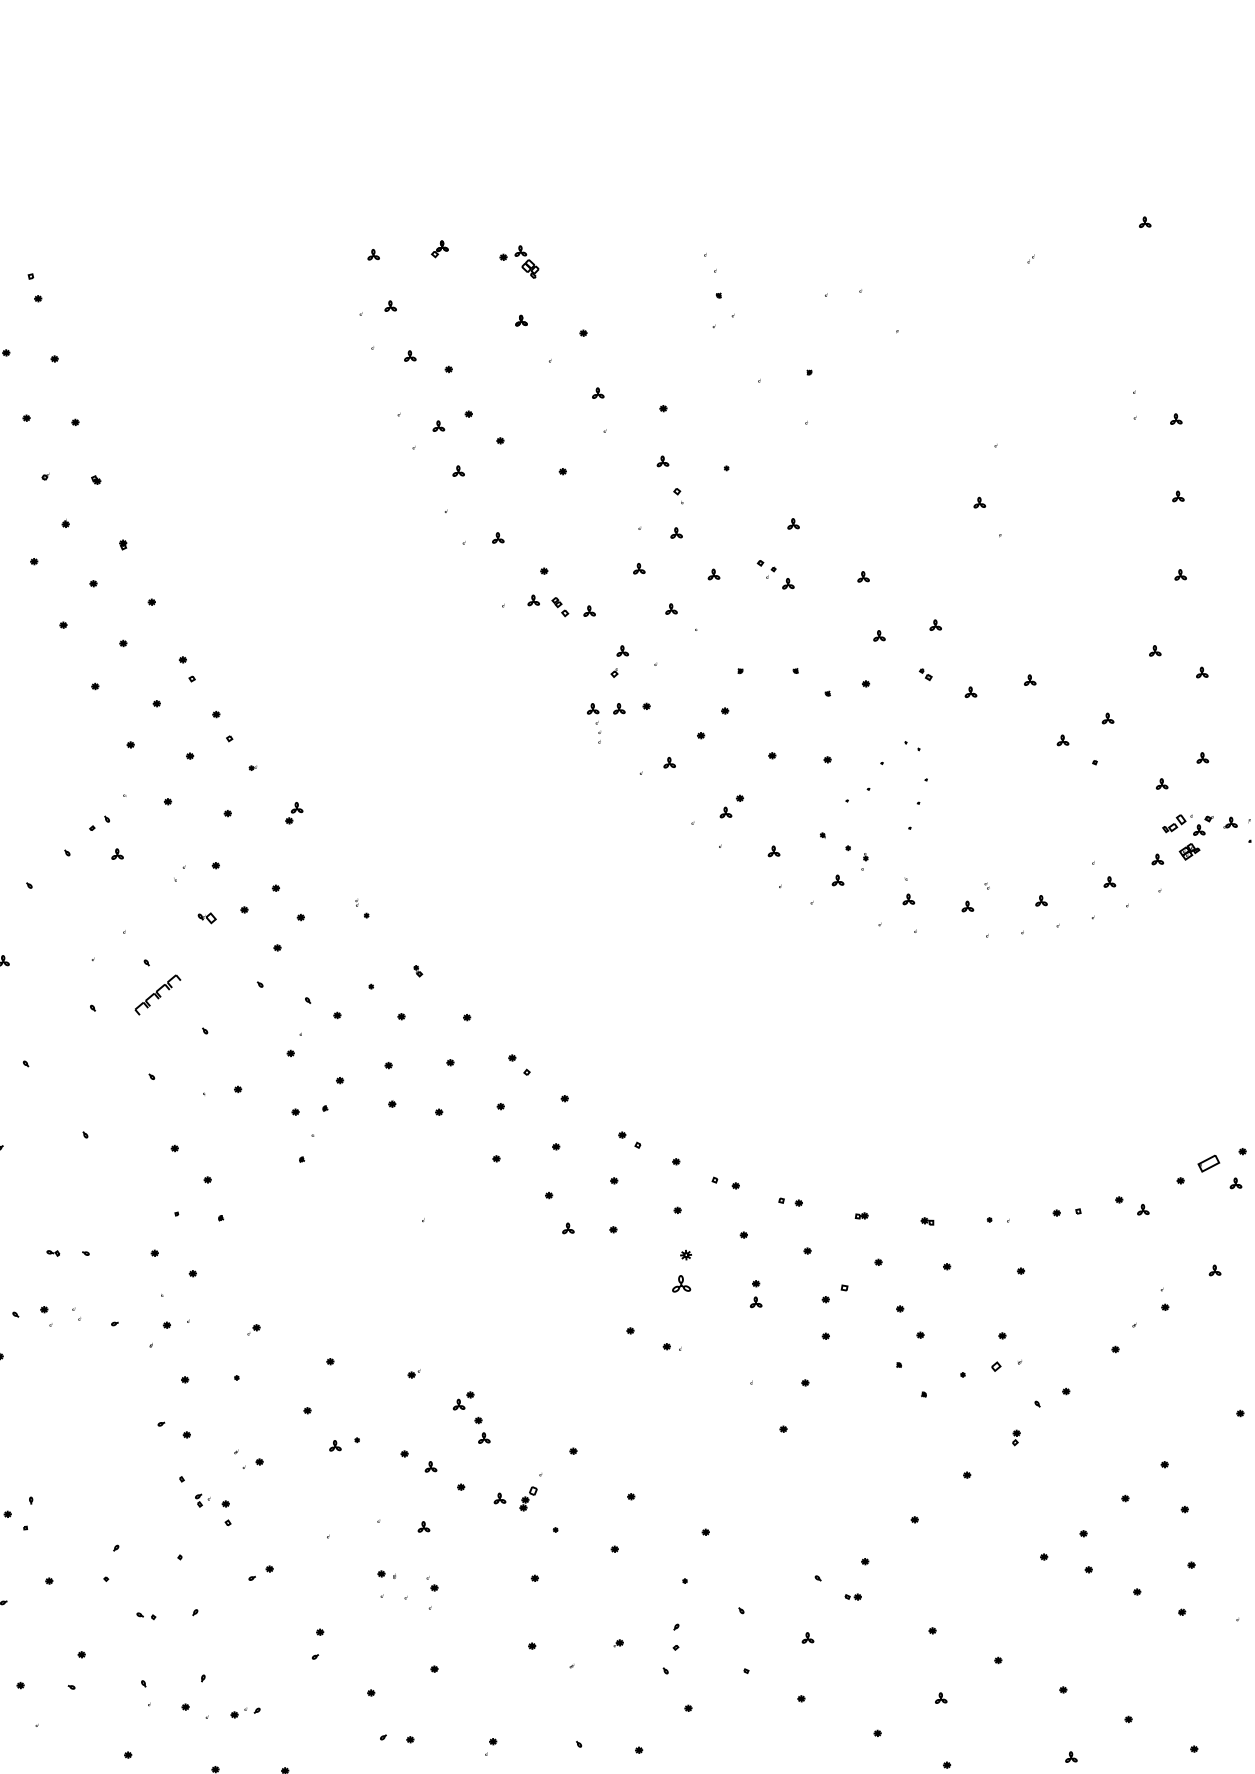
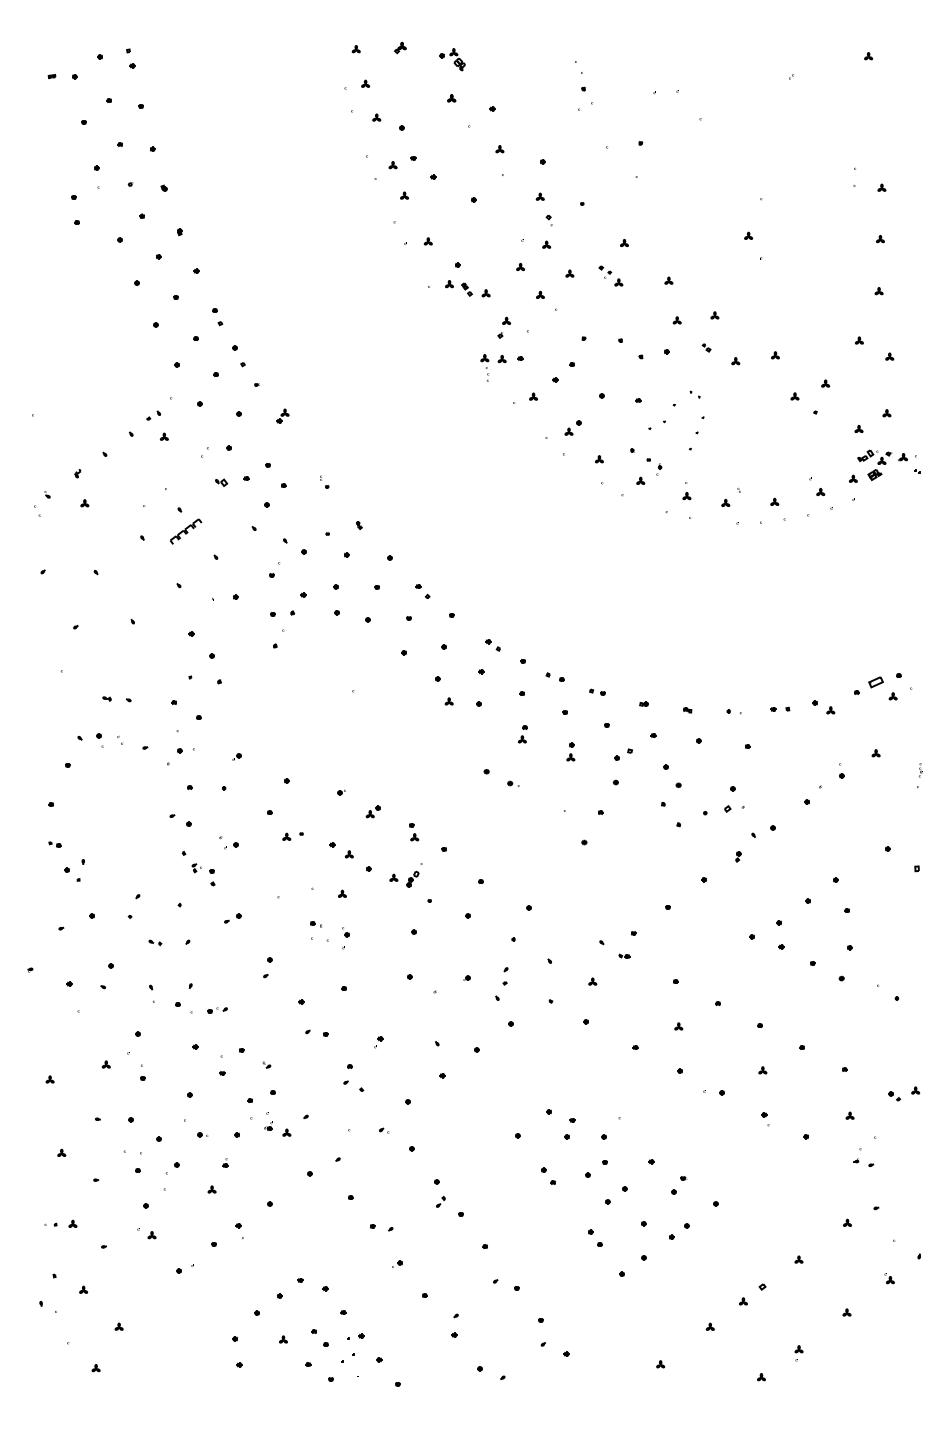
part: (681, 1271) -> (522, 734), size x0.62
part: (483, 1430) -> (414, 832), moved

